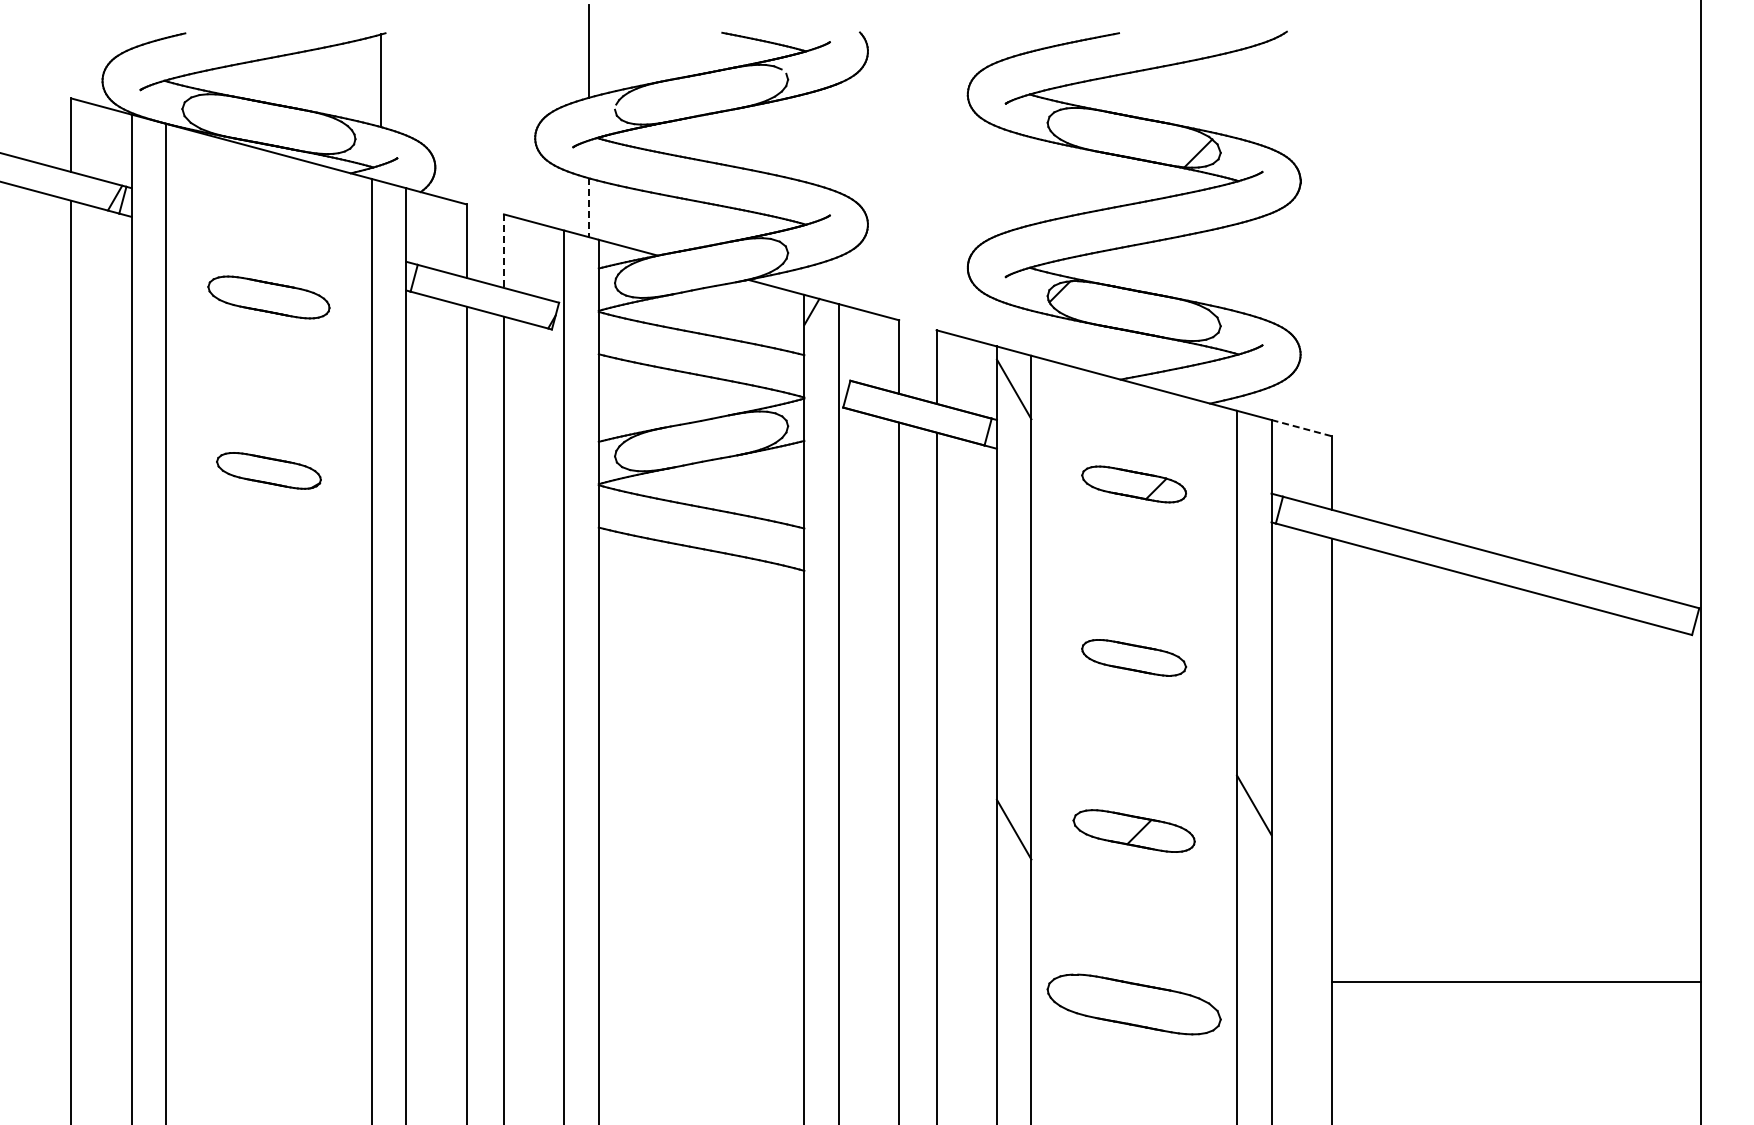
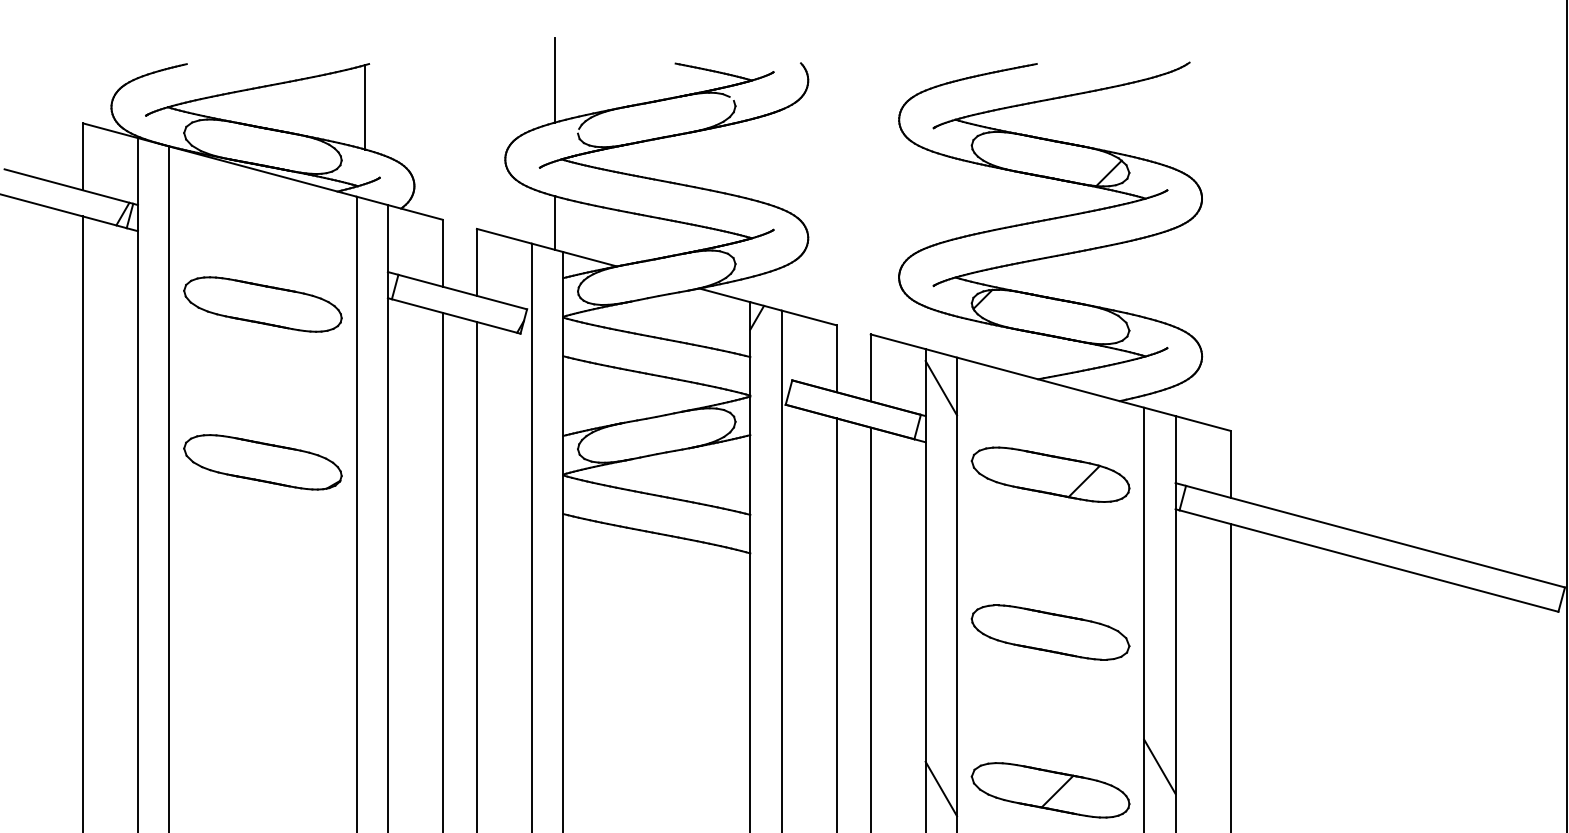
line: (589, 208) -> (554, 223), dashed -> solid
line: (503, 251) -> (476, 262), dashed -> solid
part: (268, 297) -> (262, 304), size x1.43
line: (1302, 428) -> (1203, 423), dashed -> solid
part: (268, 470) -> (262, 462), size x1.67
part: (1133, 484) -> (1049, 474), size x1.67
part: (1133, 657) -> (1049, 632), size x1.67
part: (1133, 830) -> (1049, 789), size x1.43

